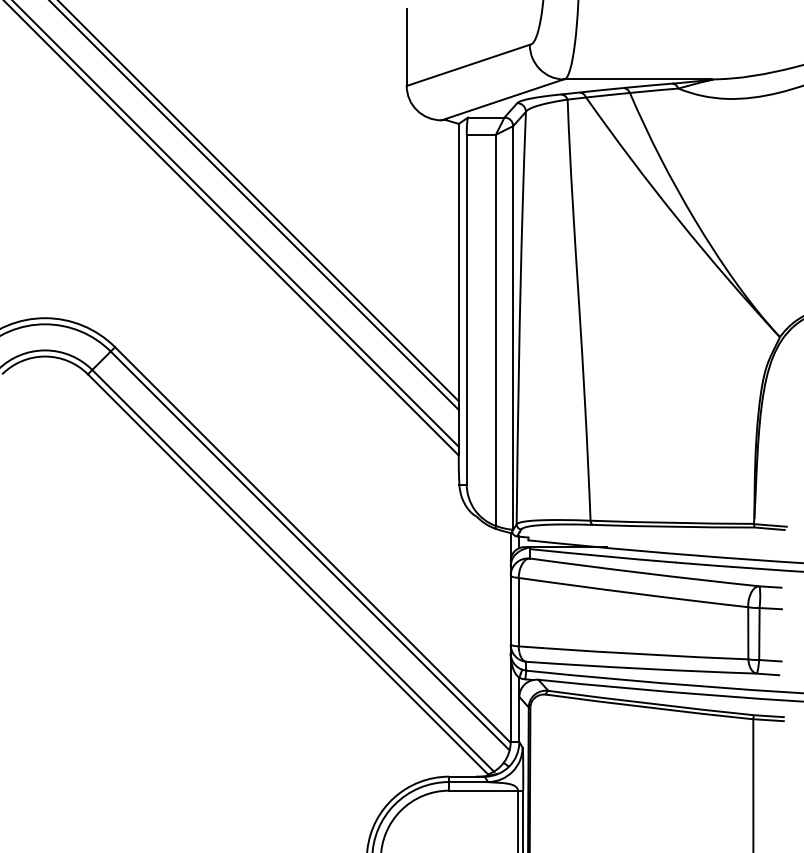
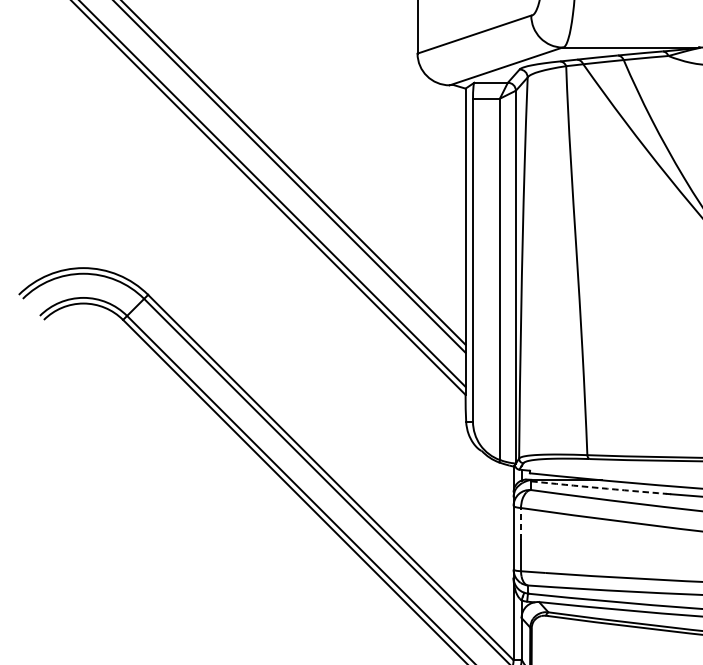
arc: (603, 556) -> (599, 488), solid -> dashed
line: (518, 595) -> (520, 524), solid -> dashed

